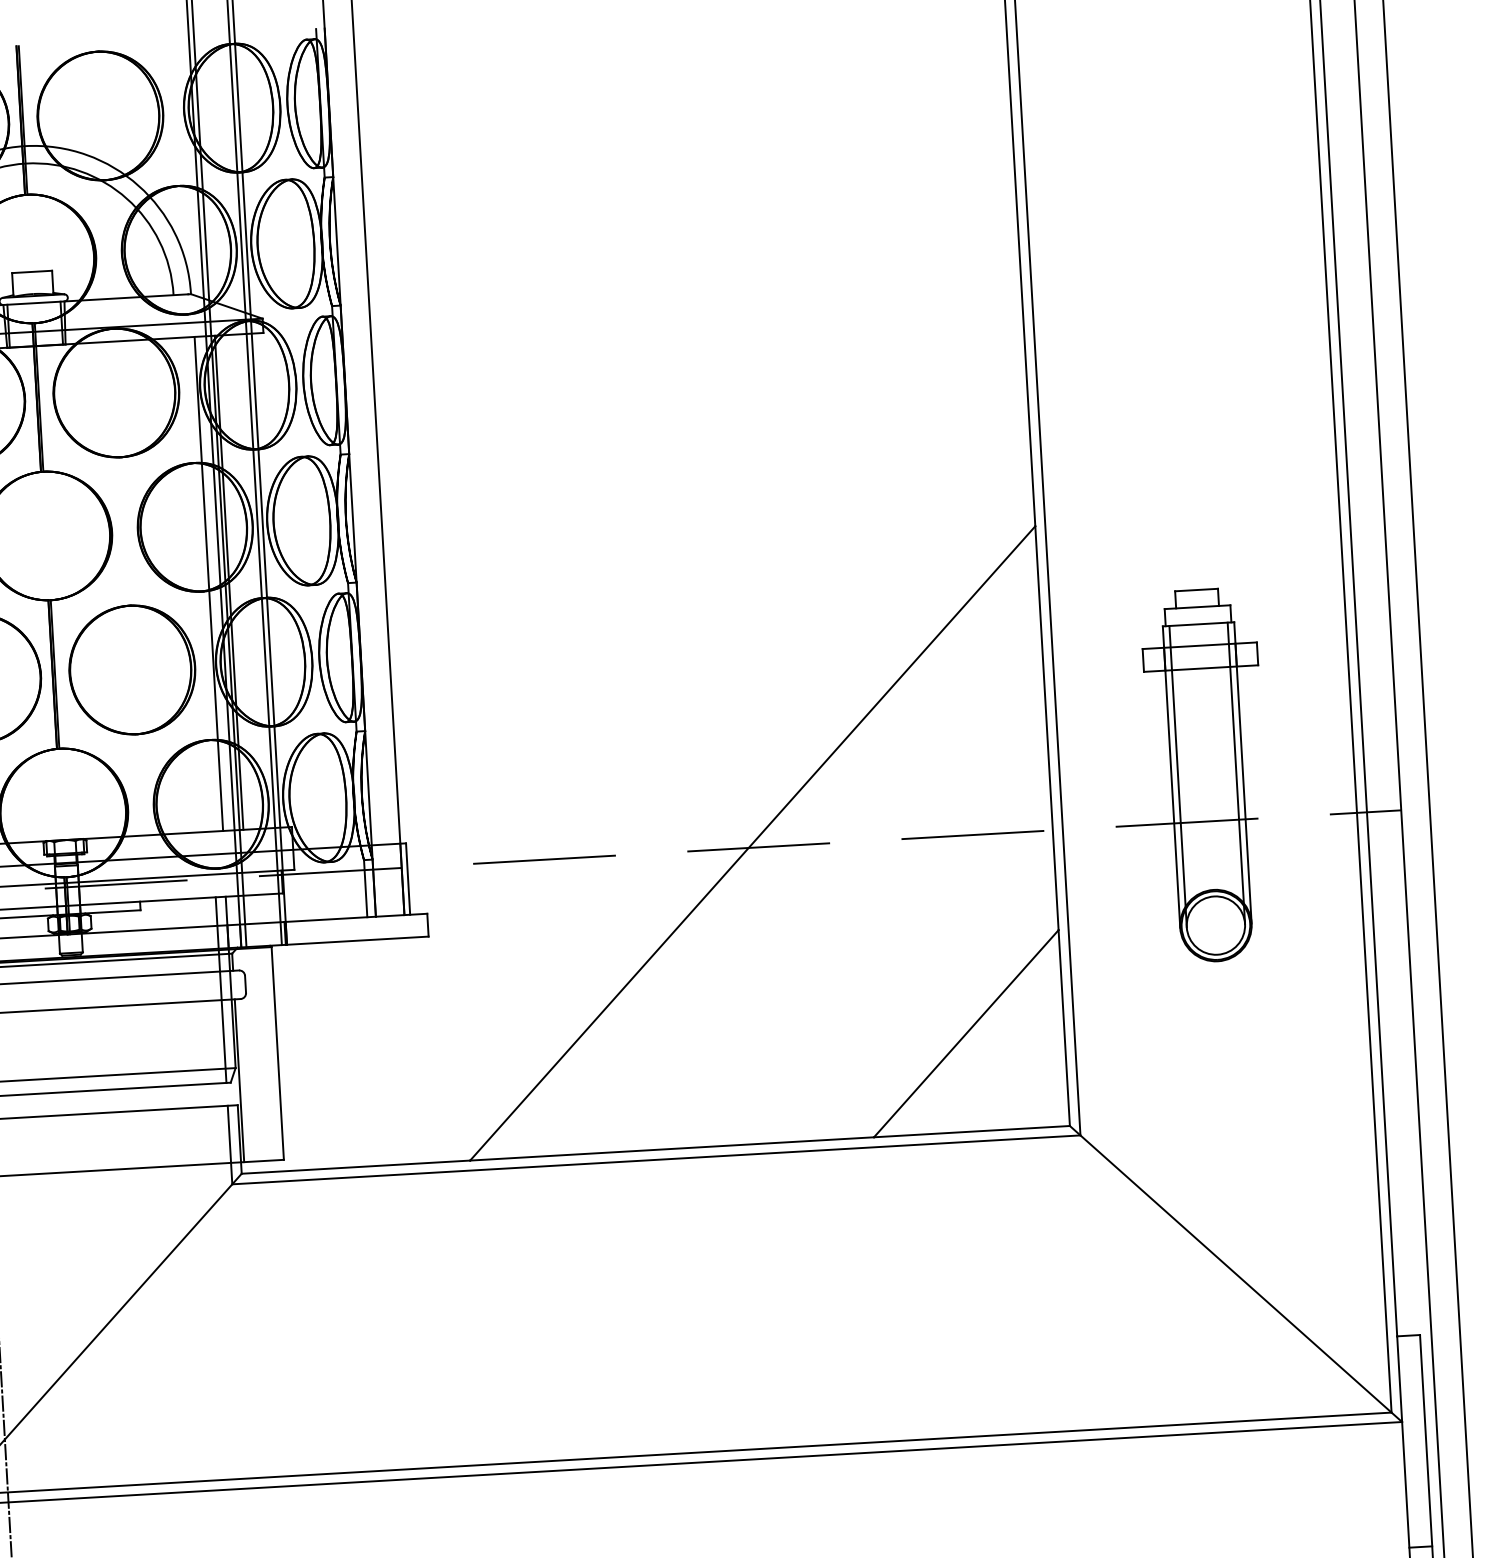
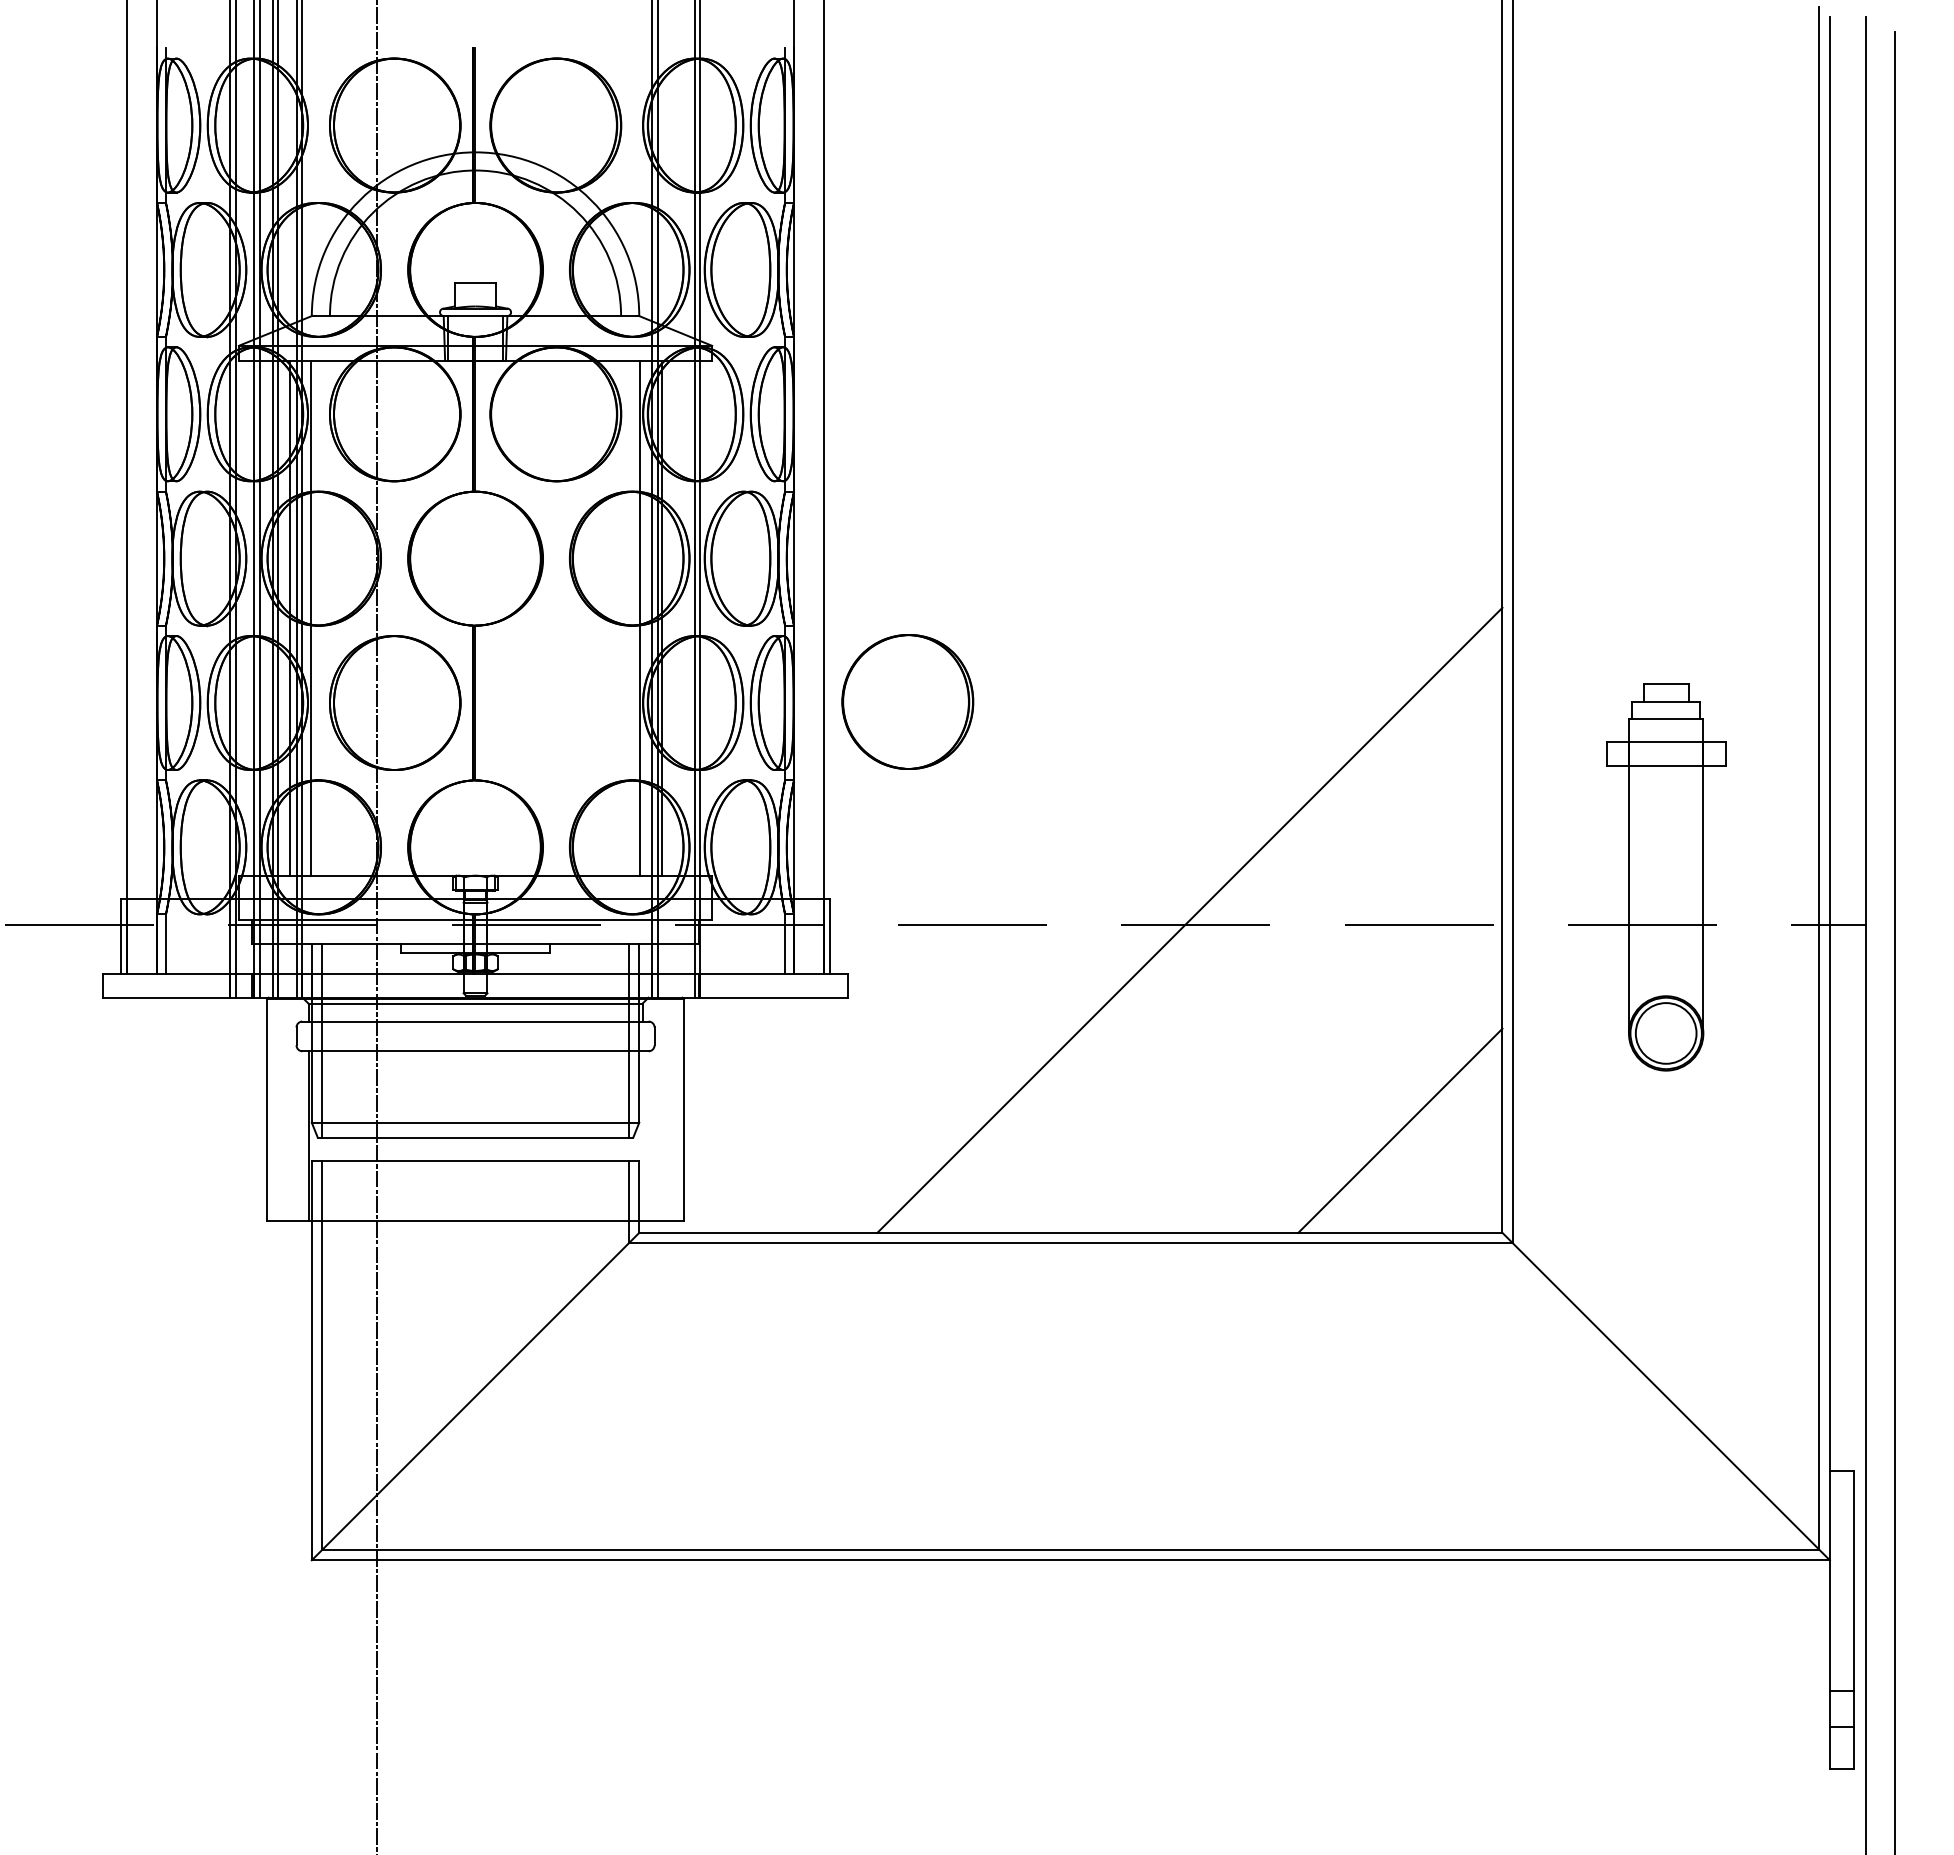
part: (132, 669) -> (907, 701), moved
line: (1236, 773) -> (1696, 876), removed
line: (1177, 776) -> (1635, 876), removed
line: (239, 1080) -> (642, 1135), removed

